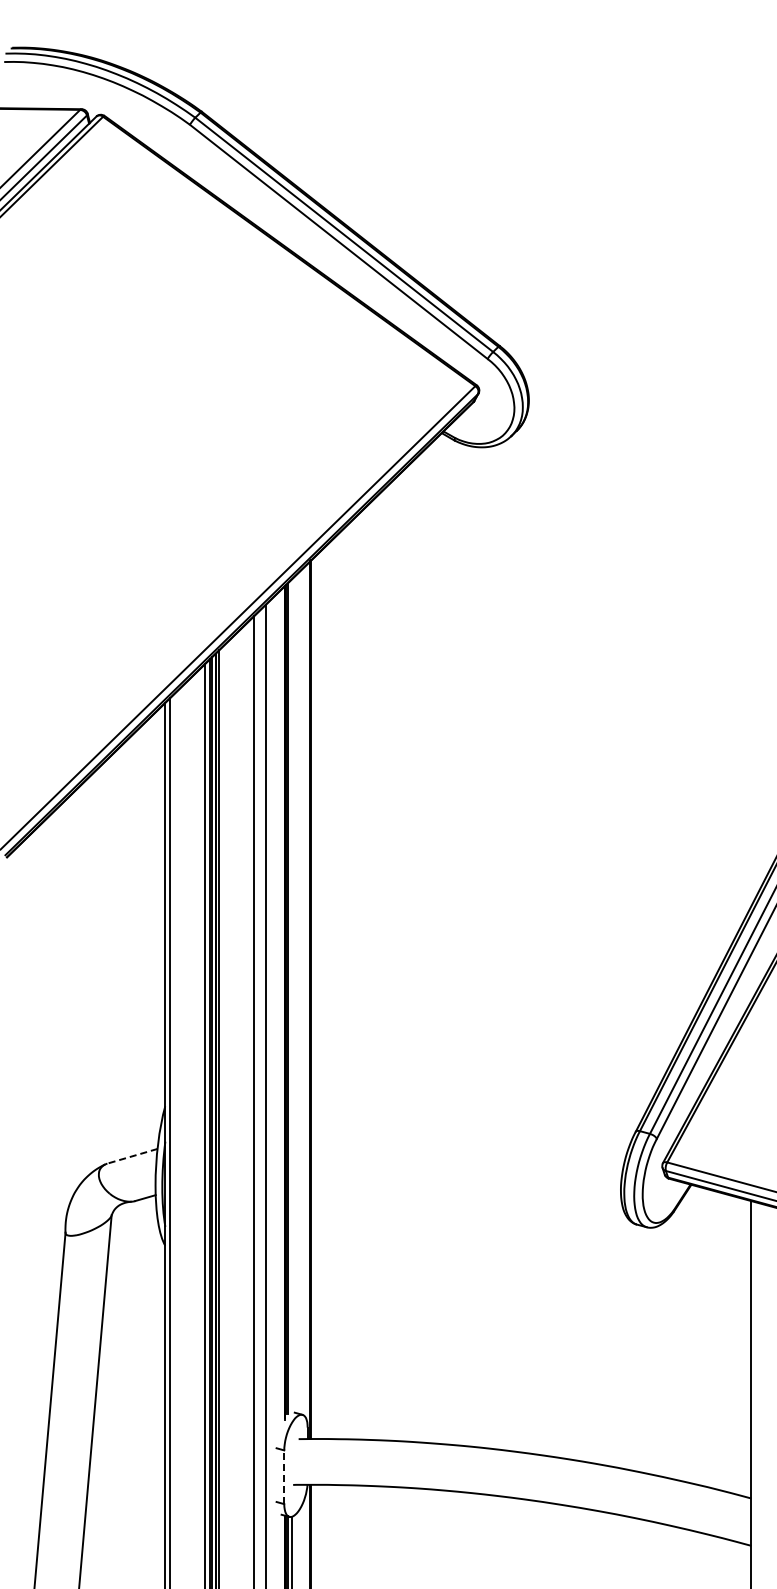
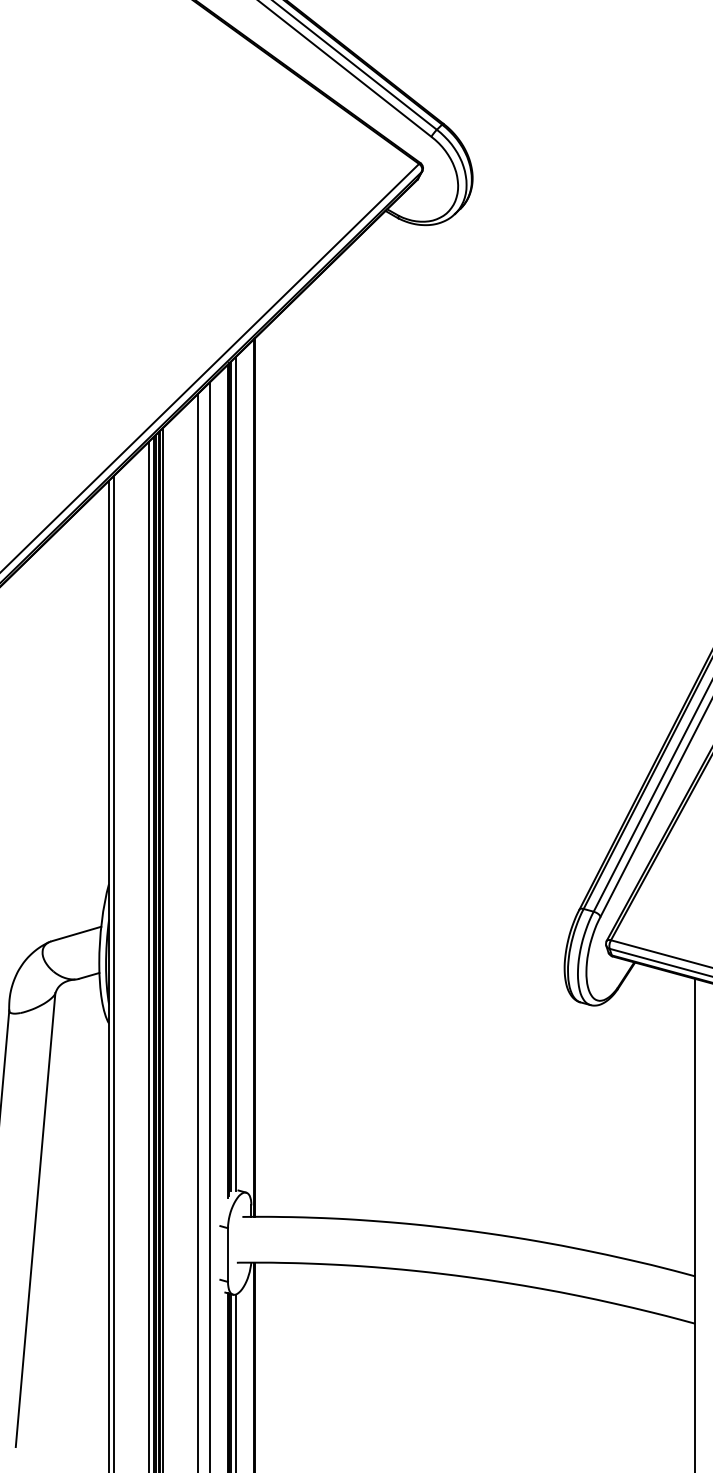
line: (292, 995) -> (236, 773), added
line: (132, 1156) -> (76, 934), dashed -> solid
line: (284, 1477) -> (228, 1255), dashed -> solid

